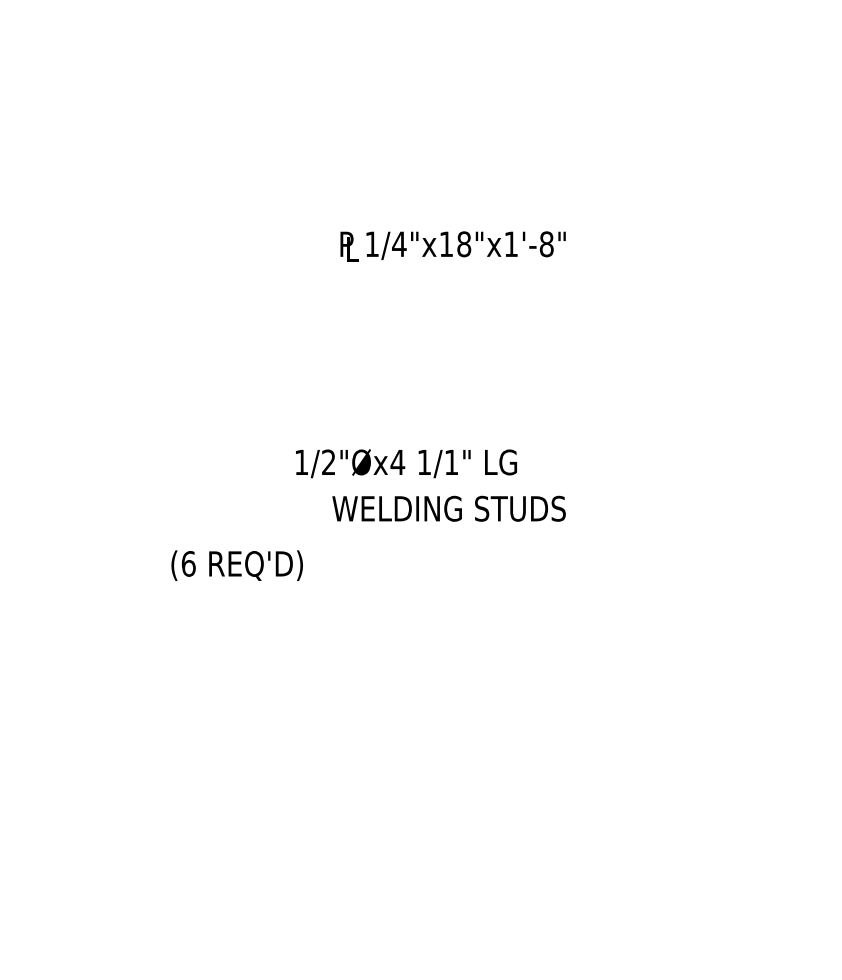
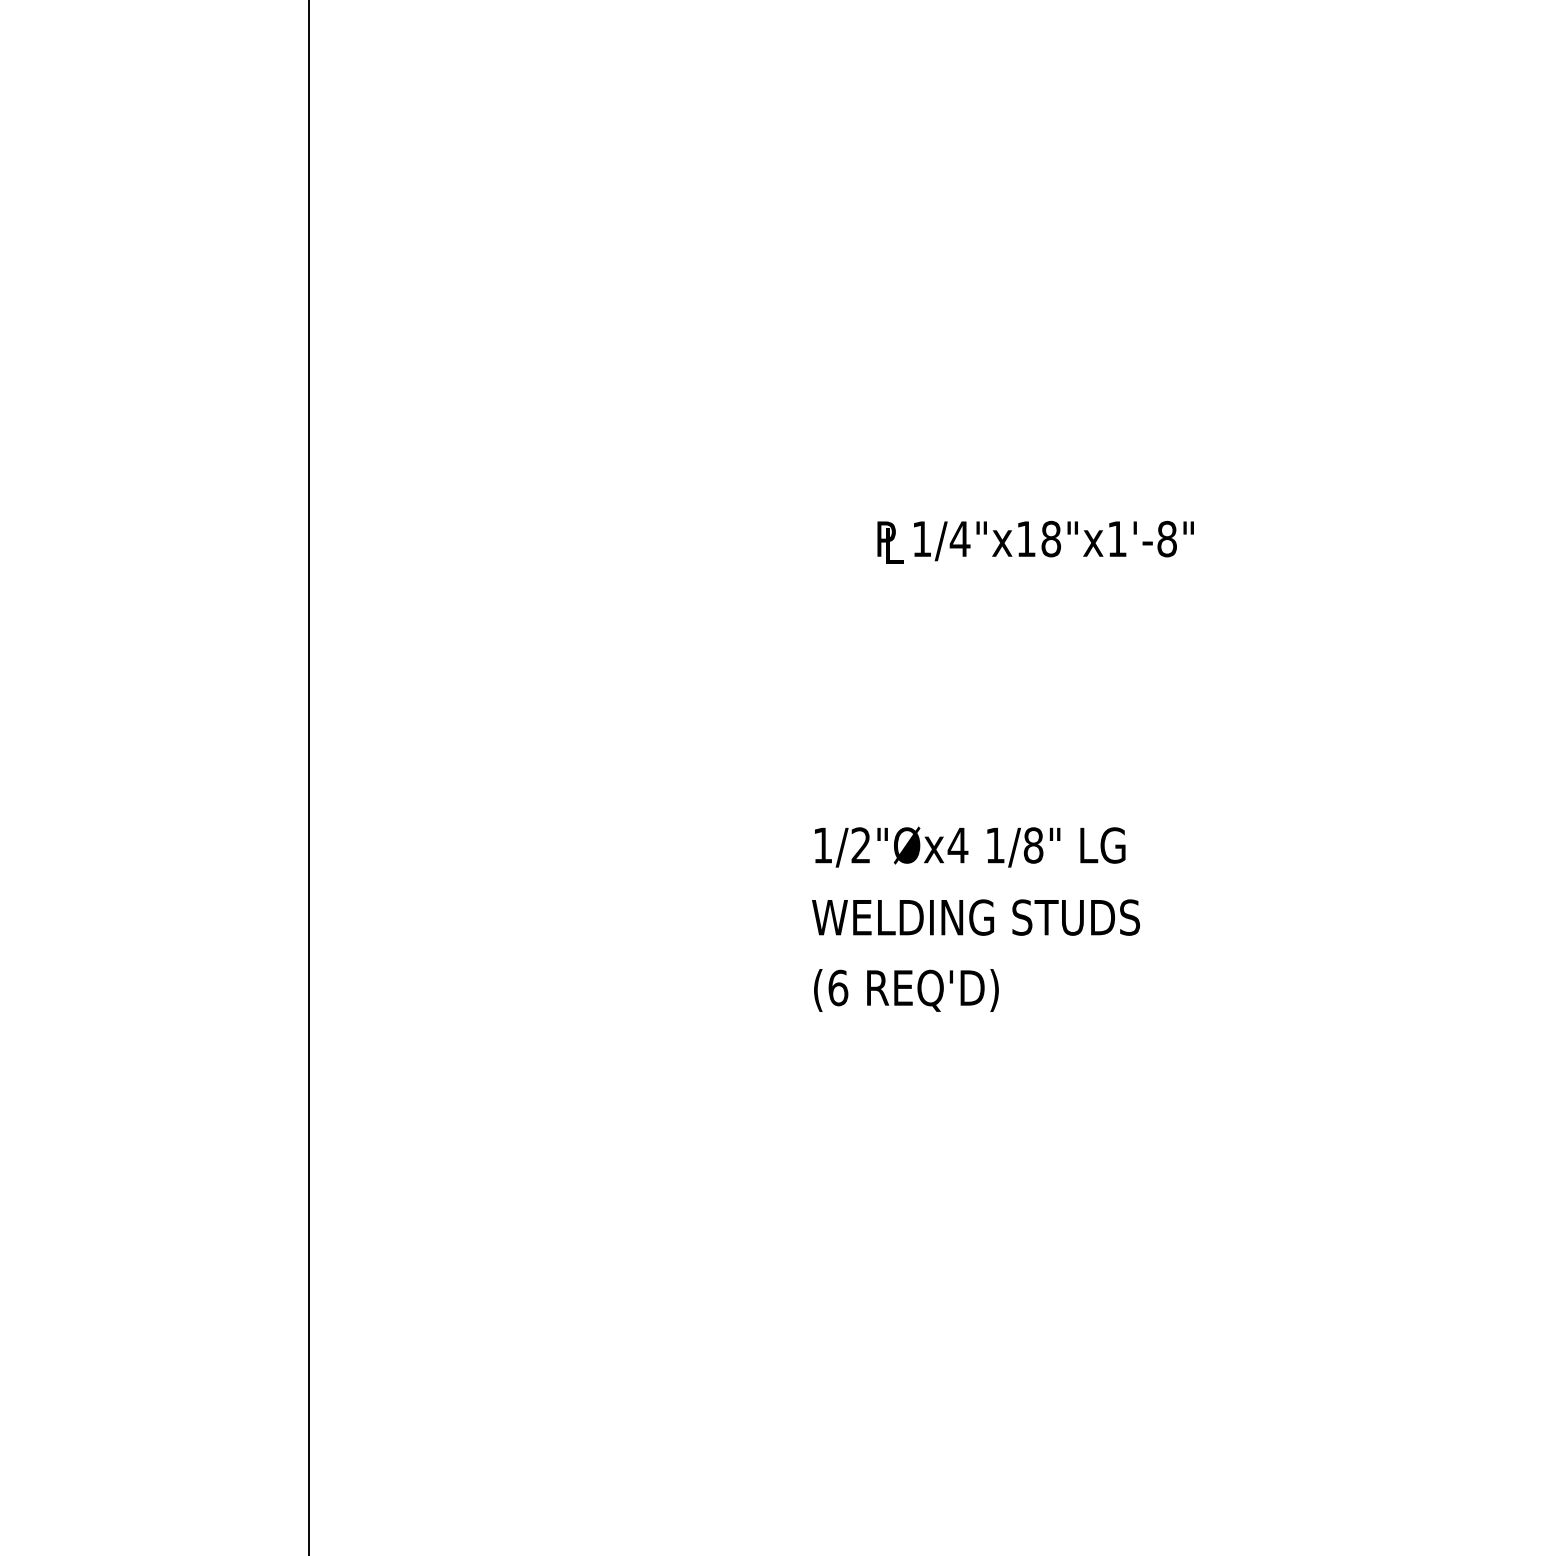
text: (451, 462) -> (1033, 845), 1/1" -> 1/8"
text: (448, 508) -> (975, 917), moved
text: (237, 565) -> (906, 990), moved

